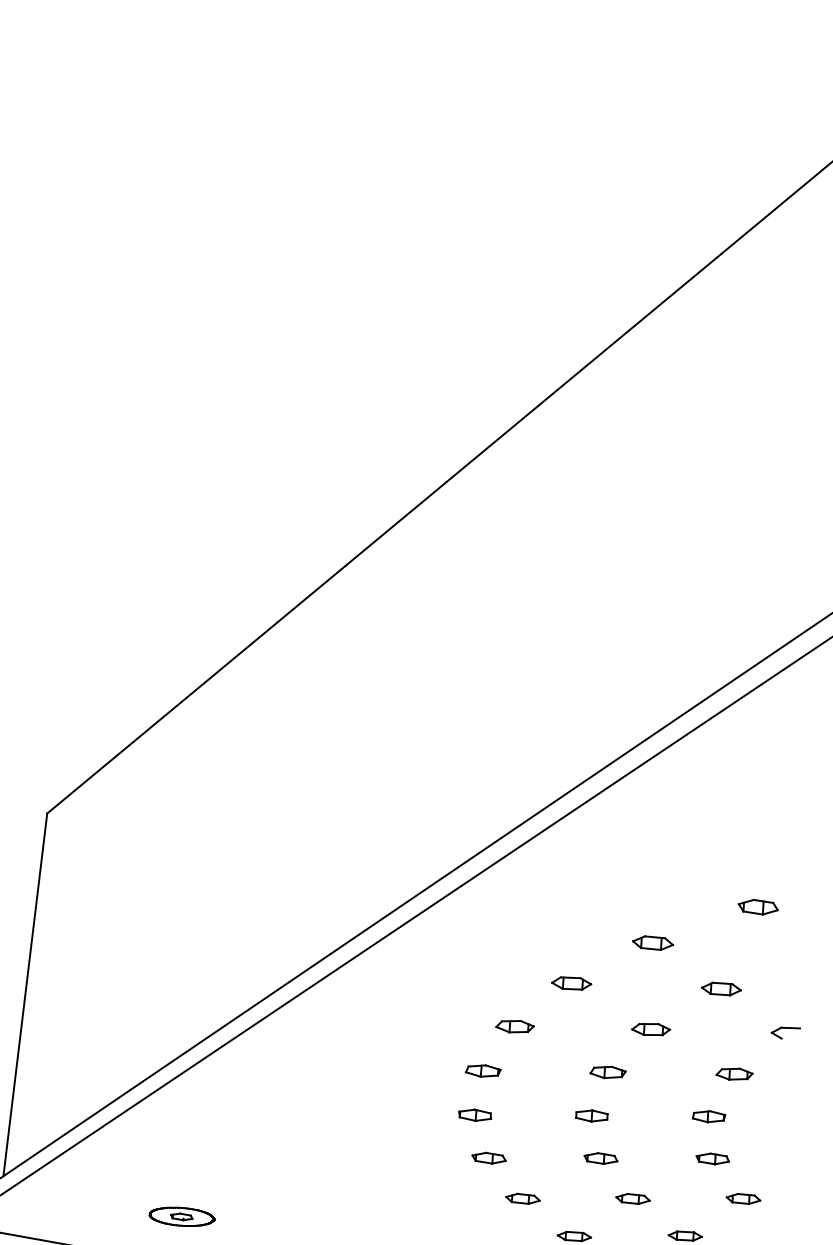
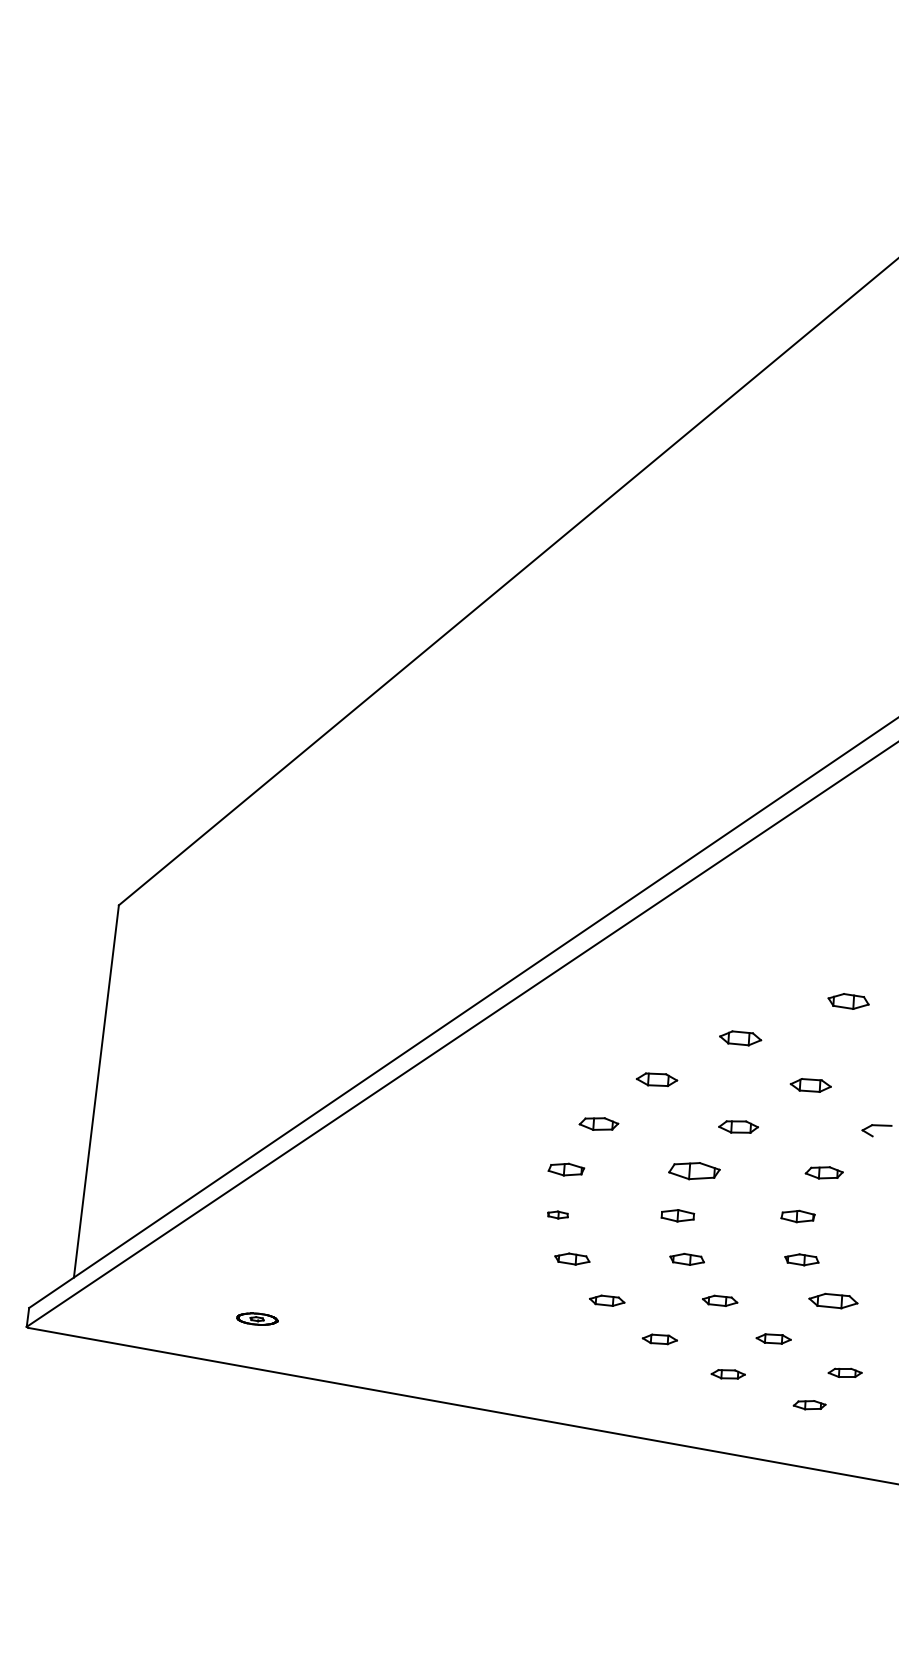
part: (608, 1071) -> (694, 1170), size x1.4
part: (474, 1114) -> (557, 1214), size x0.6
part: (743, 1198) -> (833, 1300), size x1.4
part: (182, 1216) -> (257, 1318), size x0.6

